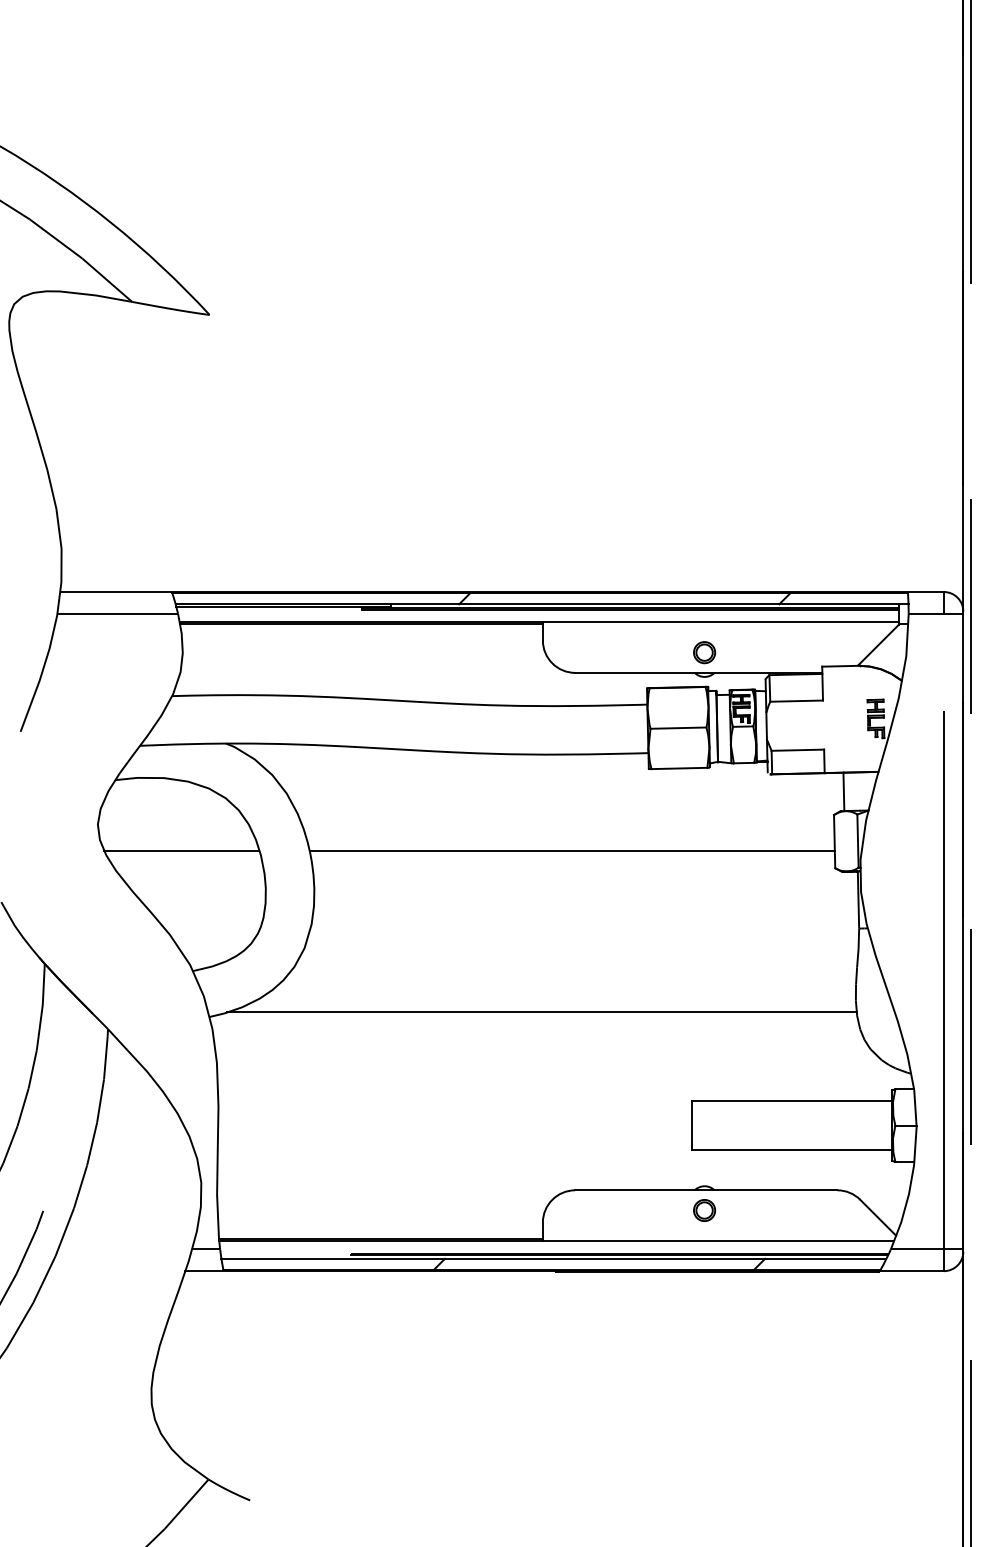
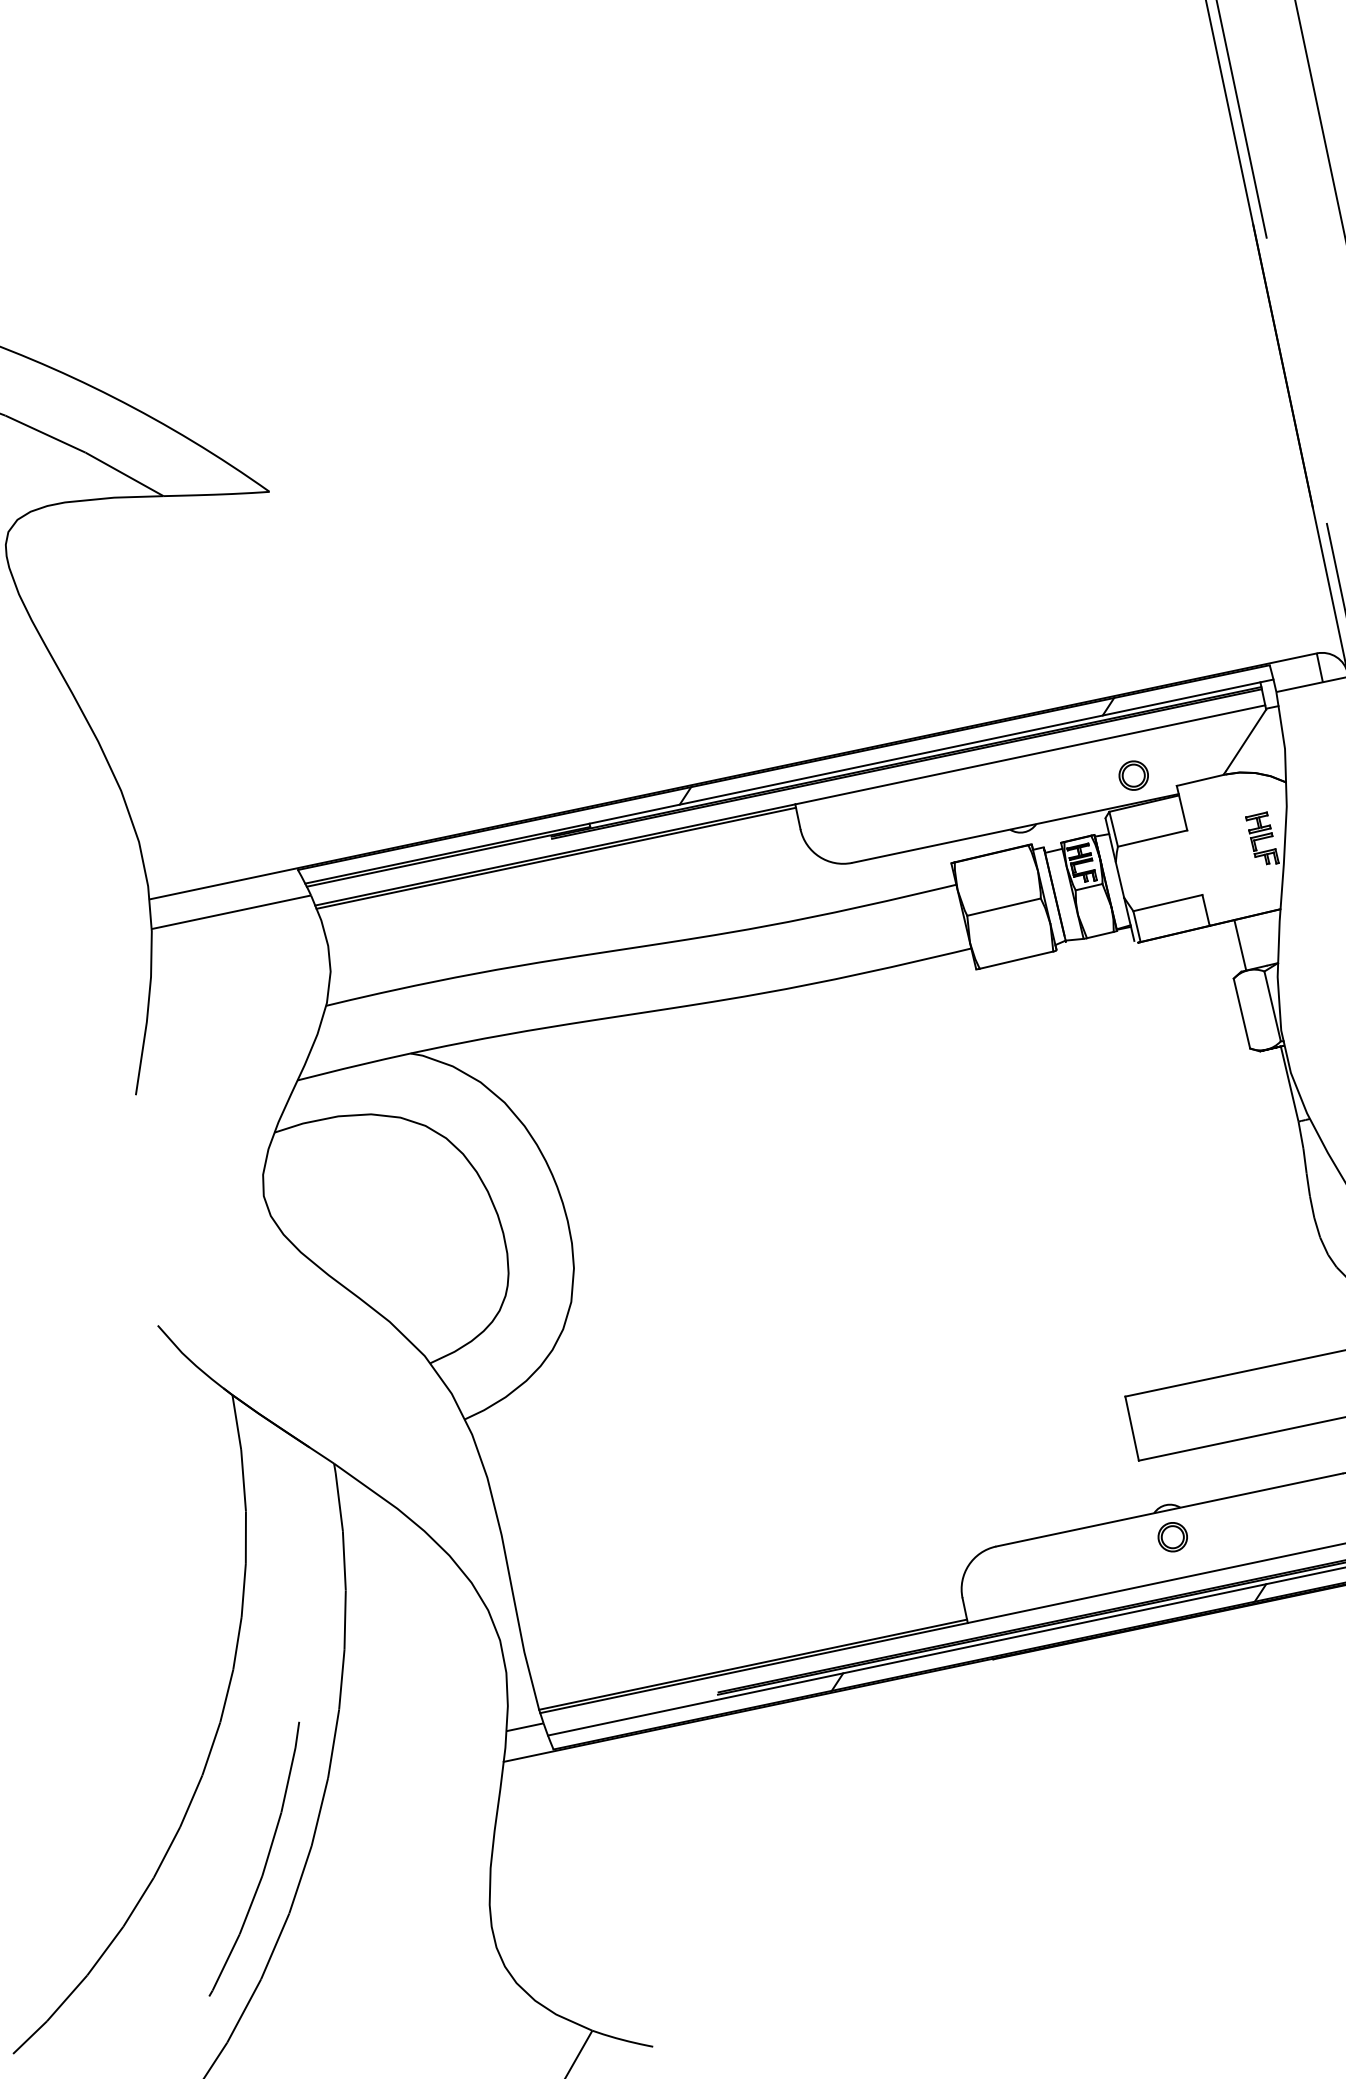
part: (704, 652) -> (1133, 775), moved
line: (181, 850) -> (381, 1207), removed
line: (571, 850) -> (896, 1098), removed
line: (541, 1012) -> (902, 1320), removed

